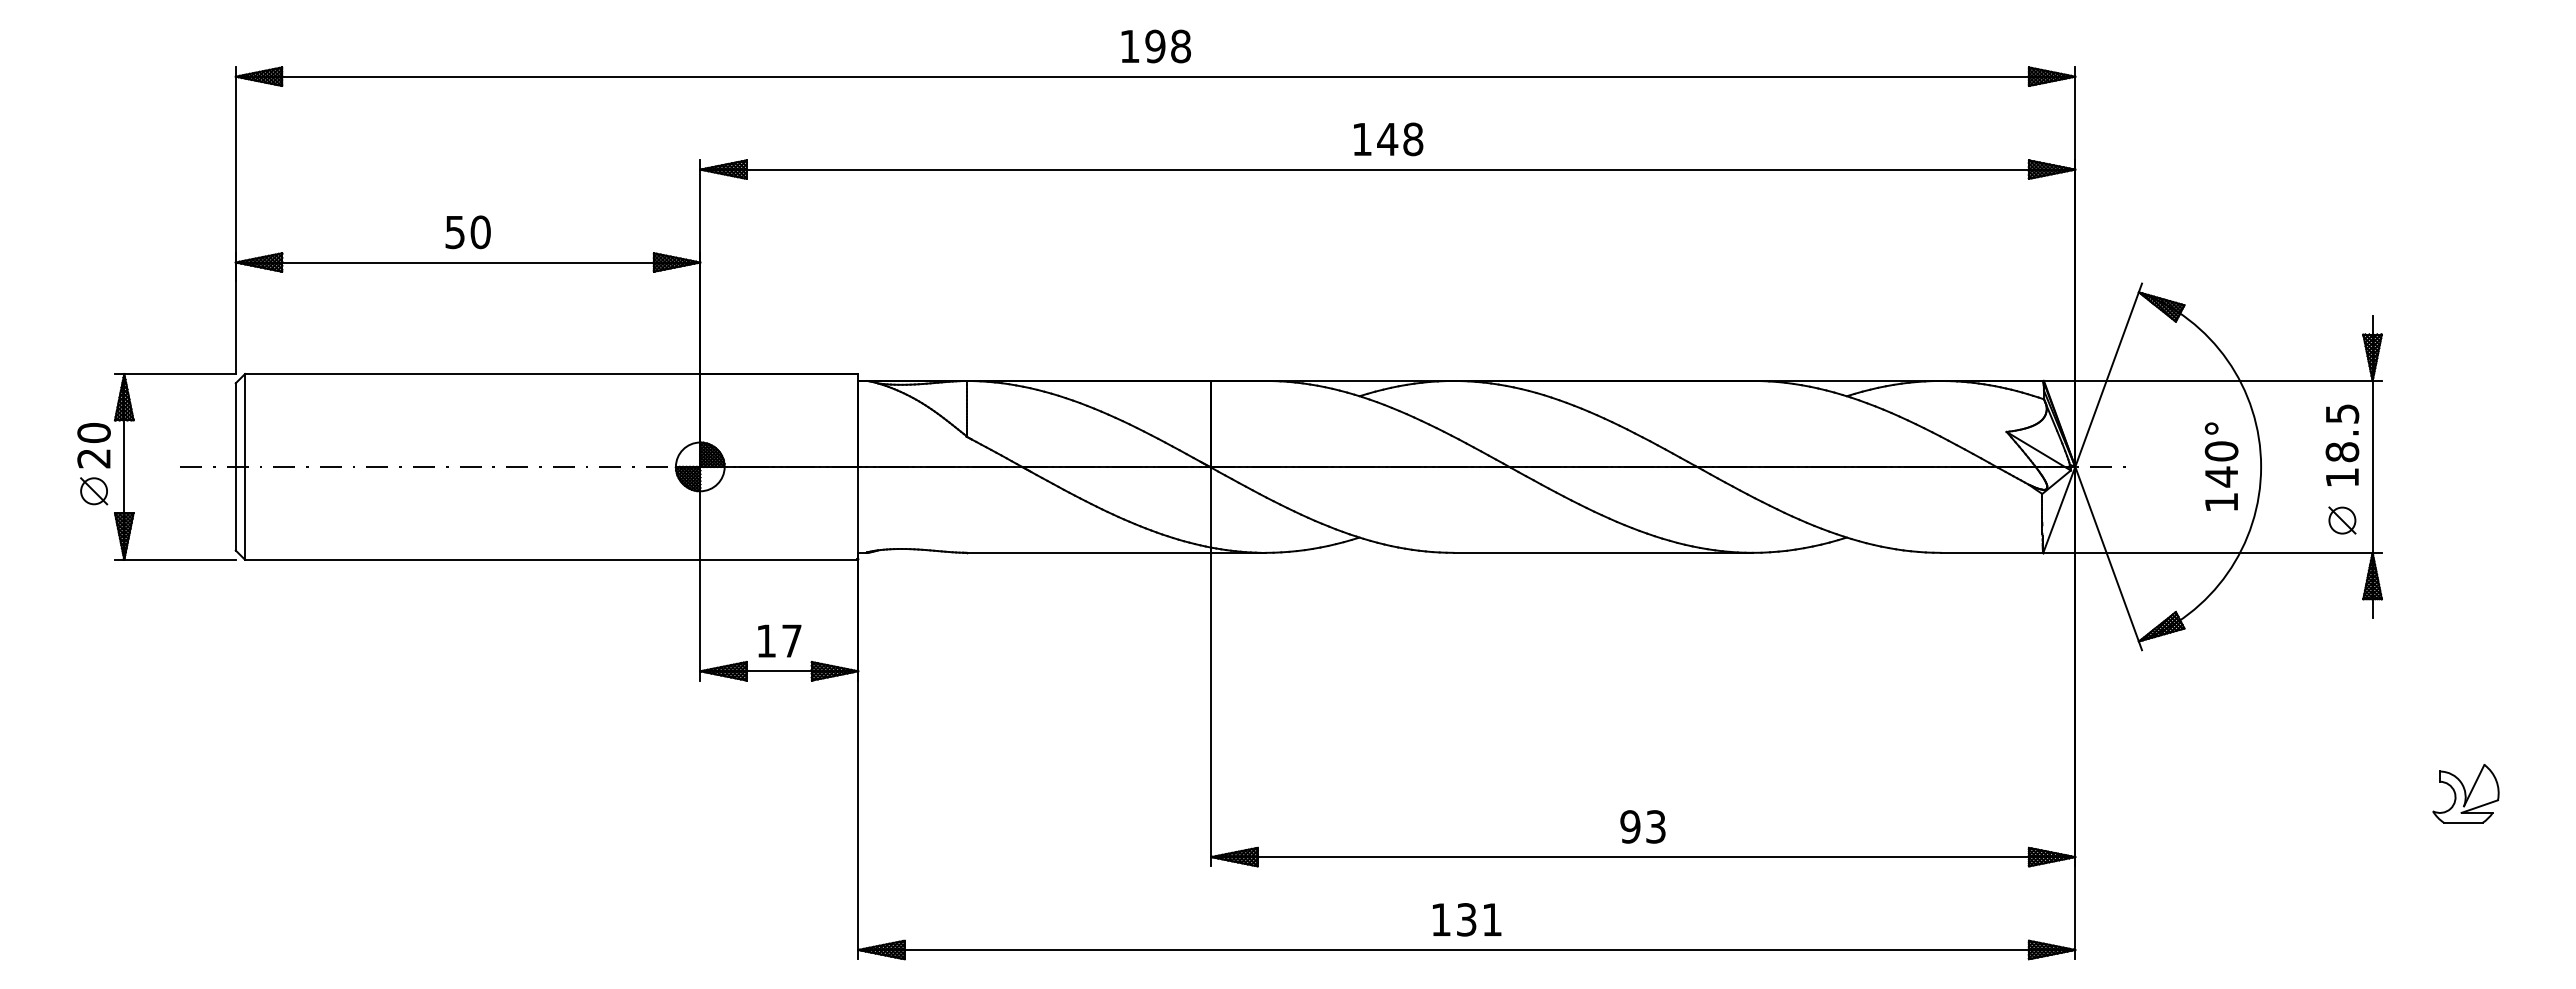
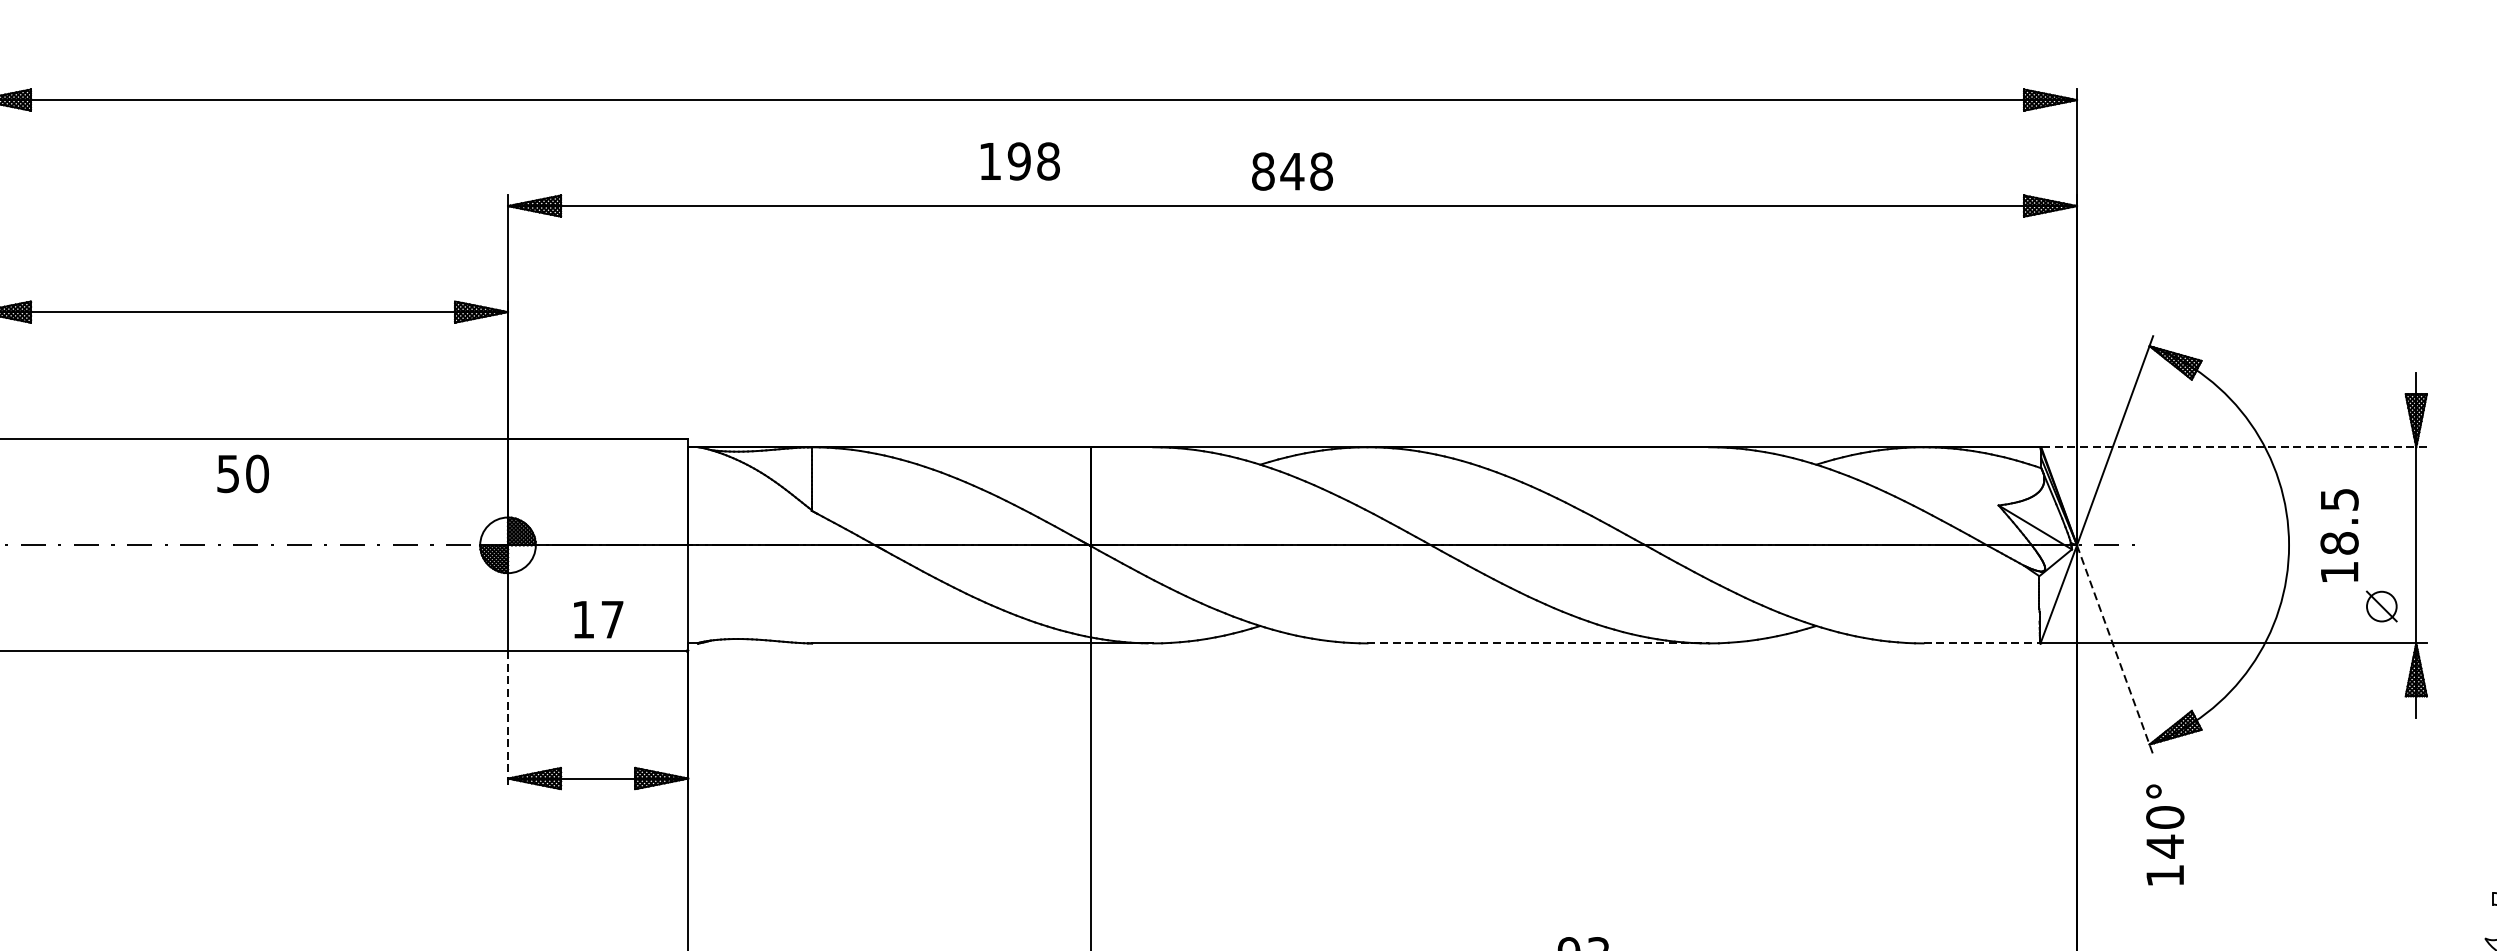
text: (1155, 46) -> (1019, 161), moved
text: (1362, 139) -> (1263, 171), 148 -> 848
text: (467, 232) -> (242, 474), moved
line: (2212, 380) -> (2233, 446), solid -> dashed
text: (2342, 444) -> (2339, 534), moved
text: (2221, 466) -> (2165, 834), moved
line: (1603, 552) -> (1538, 643), solid -> dashed
line: (1992, 552) -> (1982, 643), solid -> dashed
line: (2108, 558) -> (2114, 649), solid -> dashed
line: (700, 620) -> (508, 720), solid -> dashed
text: (779, 640) -> (598, 619), moved

